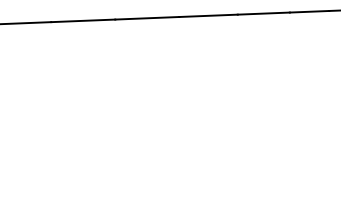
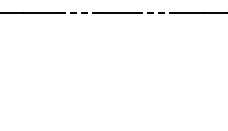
line: (208, 15) -> (153, 12), solid -> dashed
line: (84, 20) -> (78, 12), solid -> dashed

